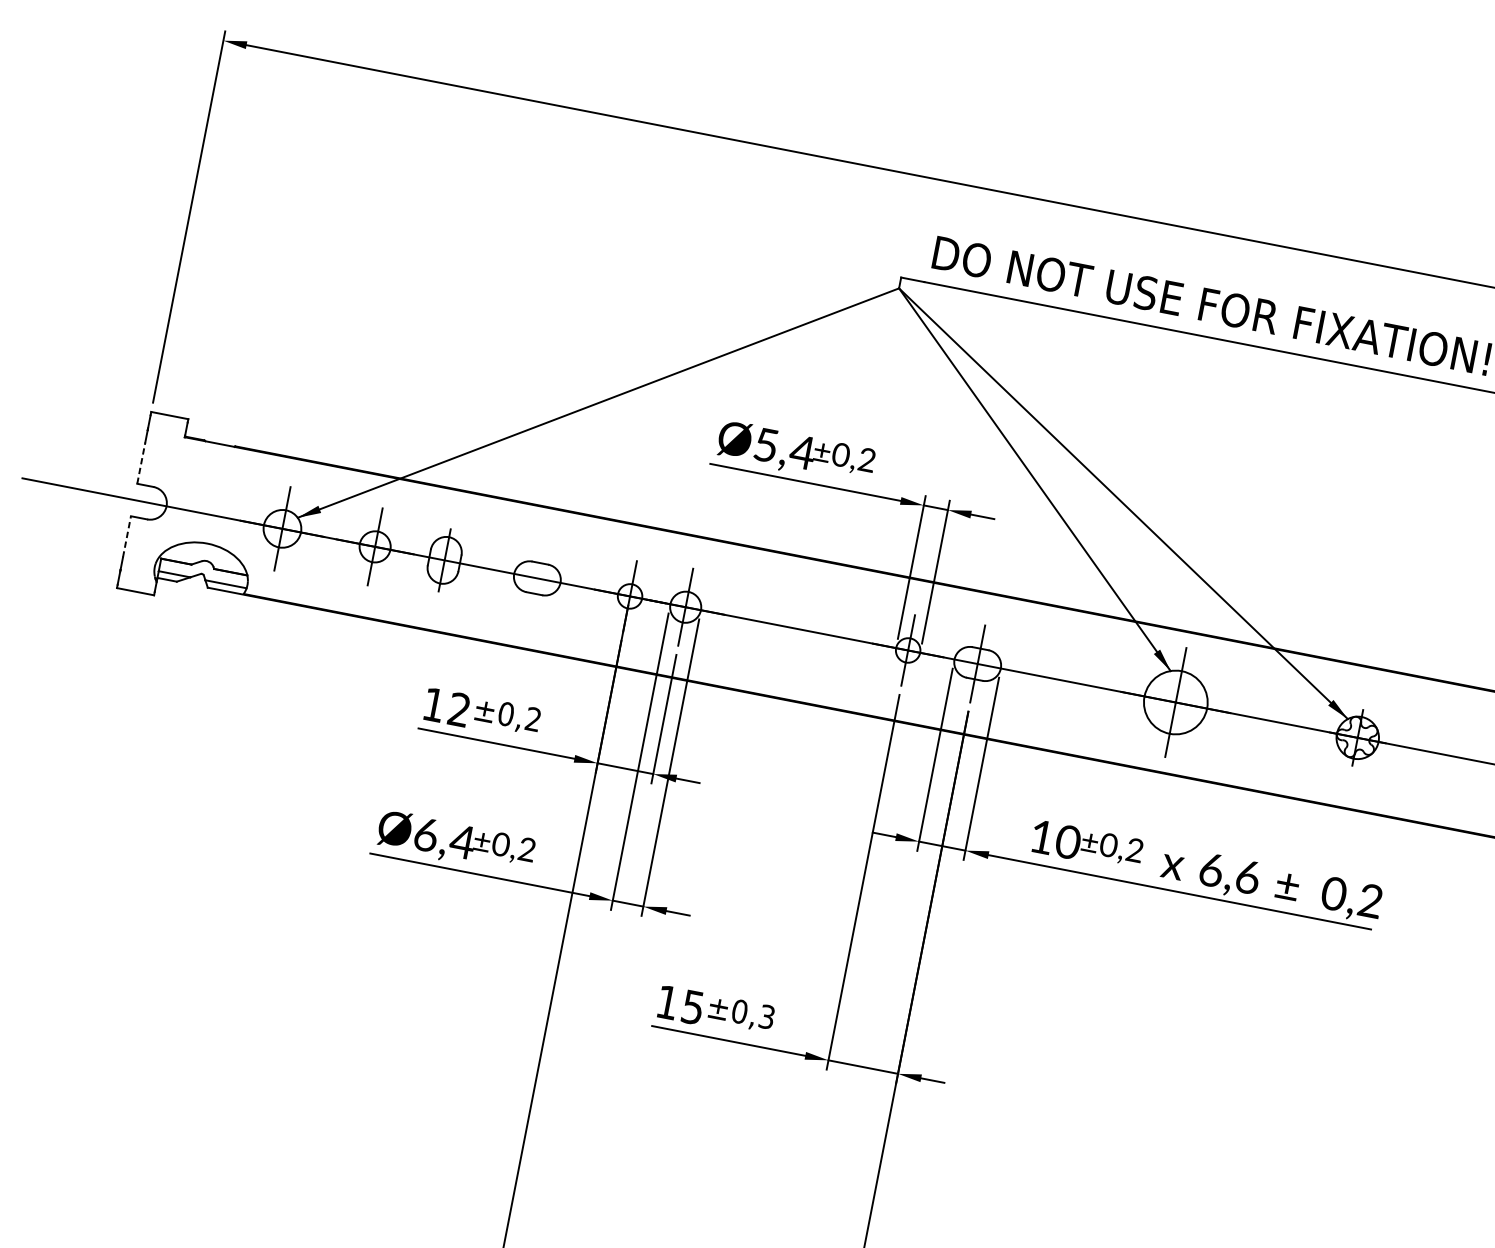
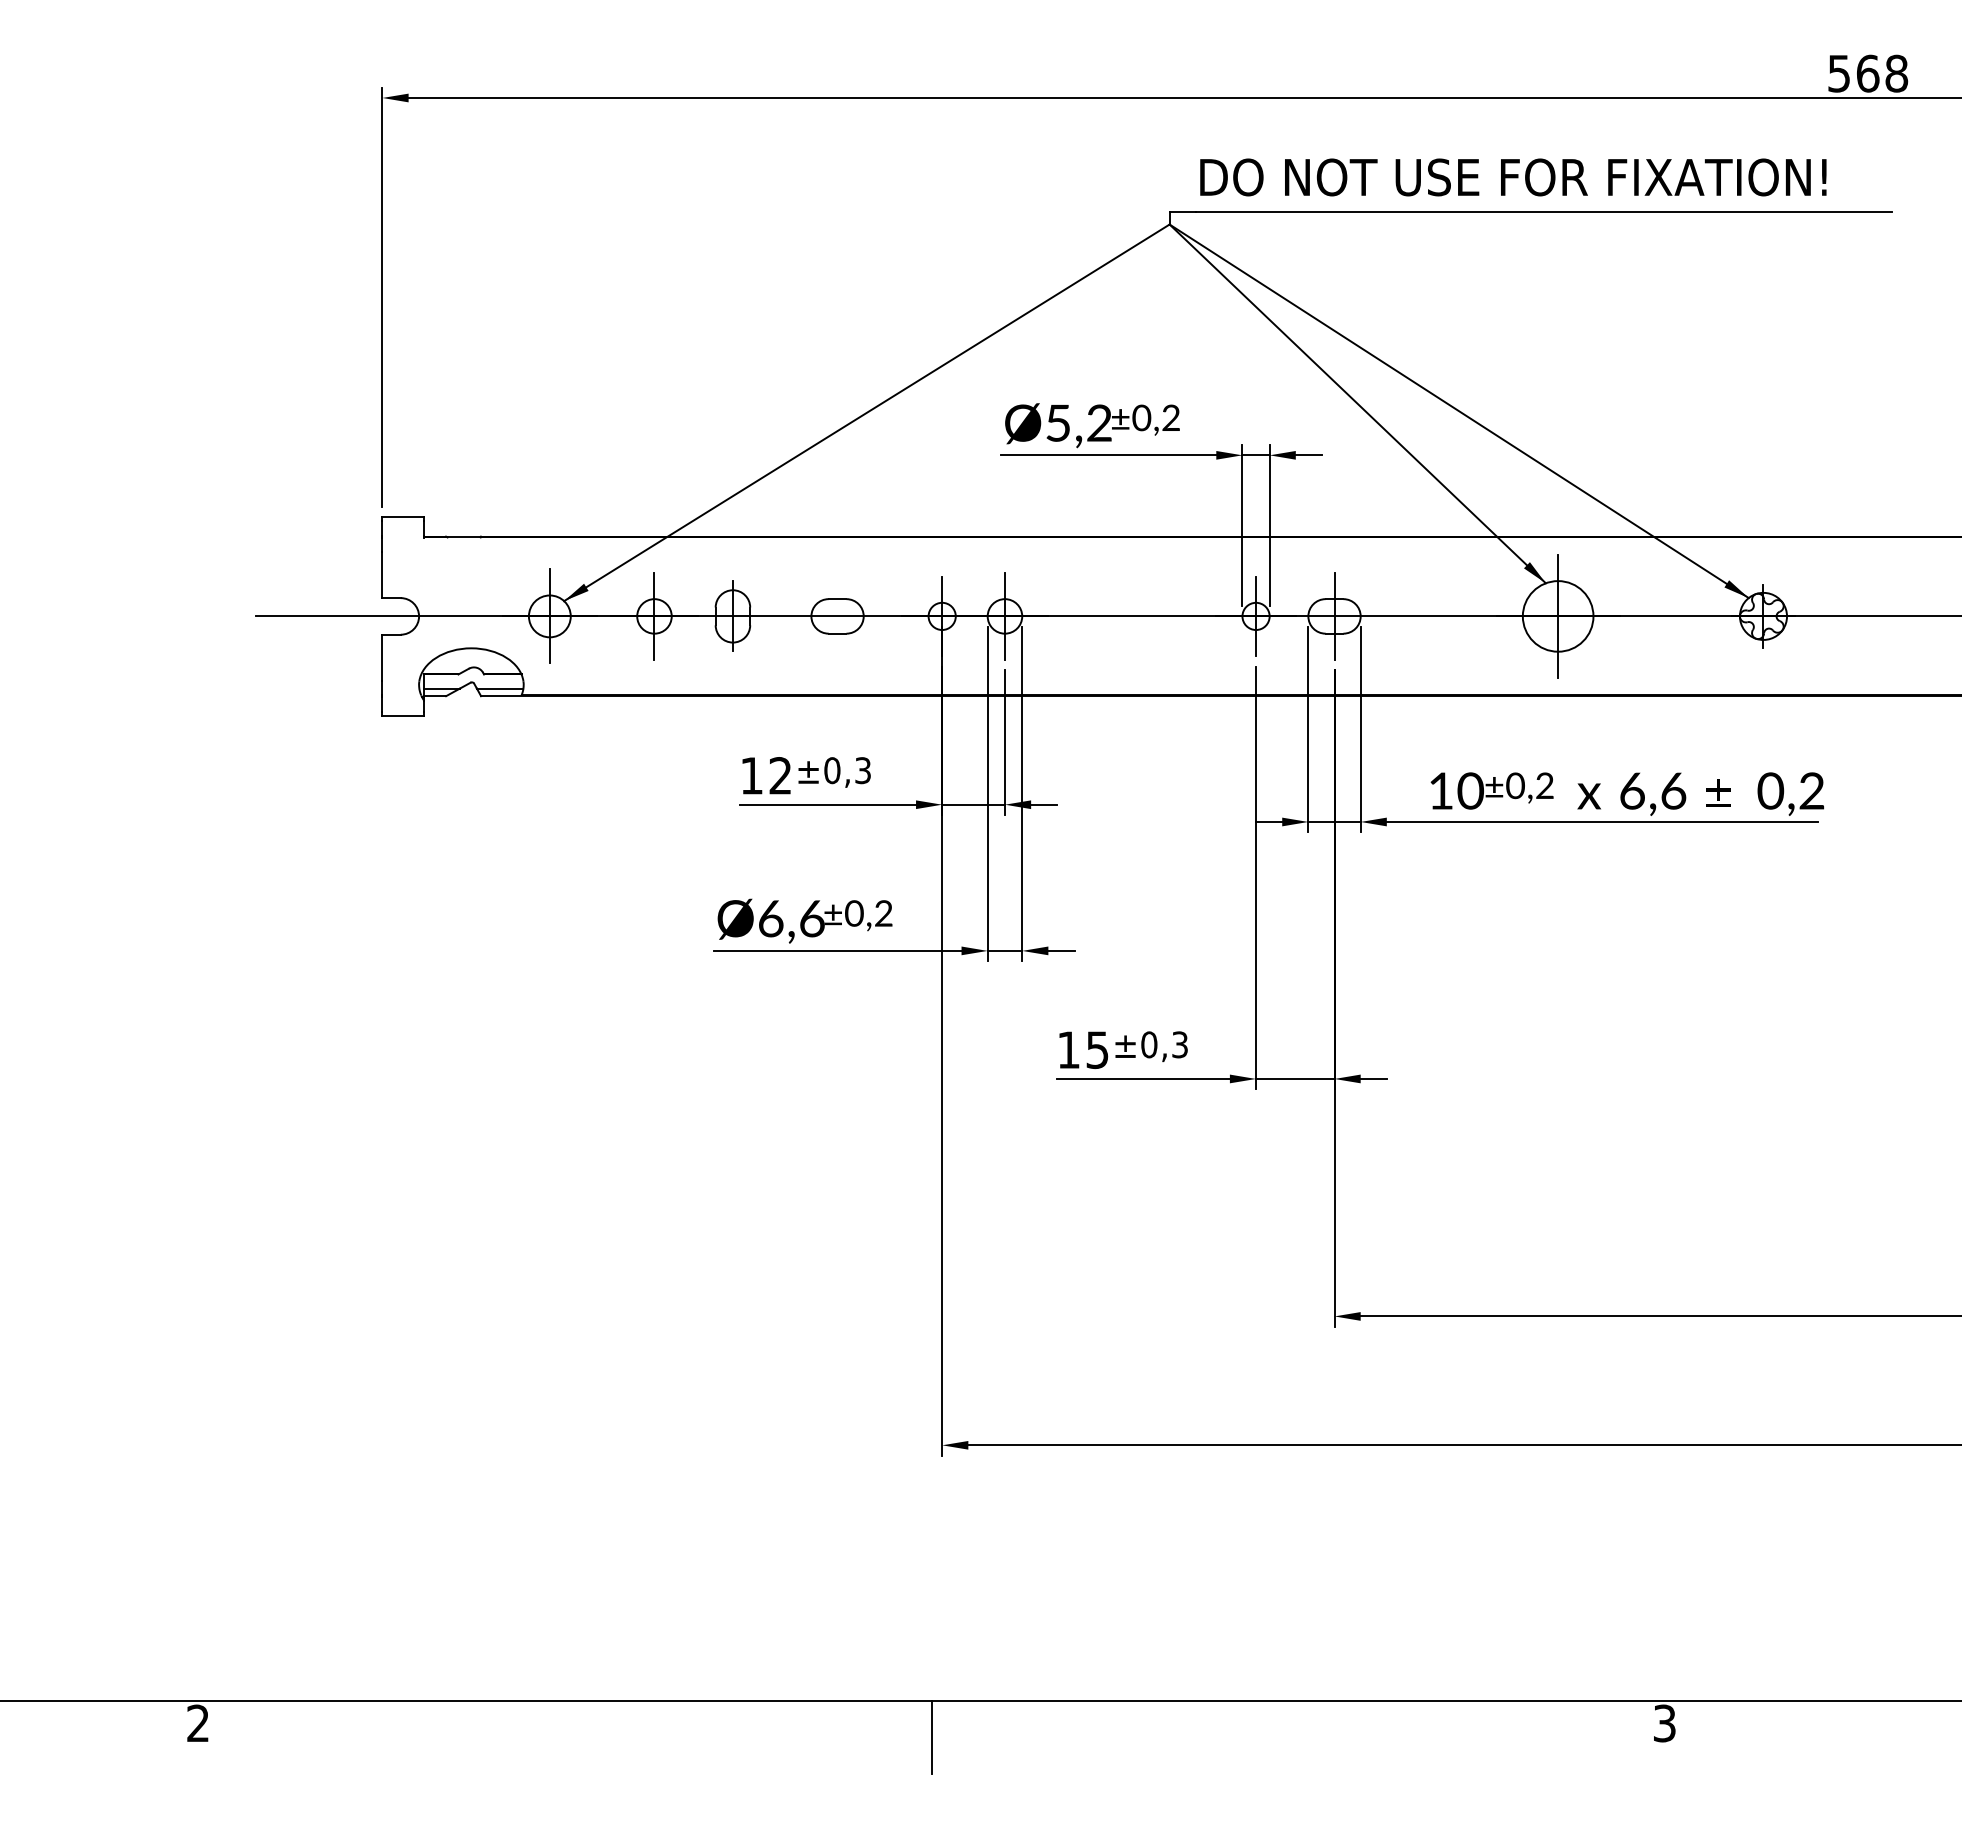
text: (801, 451) -> (1098, 422), Ø5,4 -> Ø5,2
line: (141, 462) -> (382, 574), dashed -> solid
line: (127, 536) -> (382, 657), dashed -> solid
text: (532, 719) -> (862, 770), ±0,2 -> ±0,3
text: (462, 841) -> (811, 918), Ø6,4 -> Ø6,6

